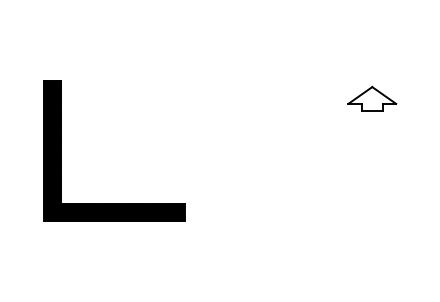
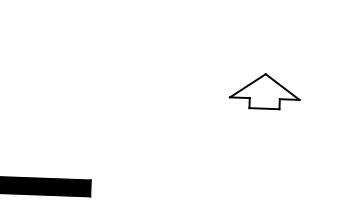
part: (372, 98) -> (265, 90), size x1.6

